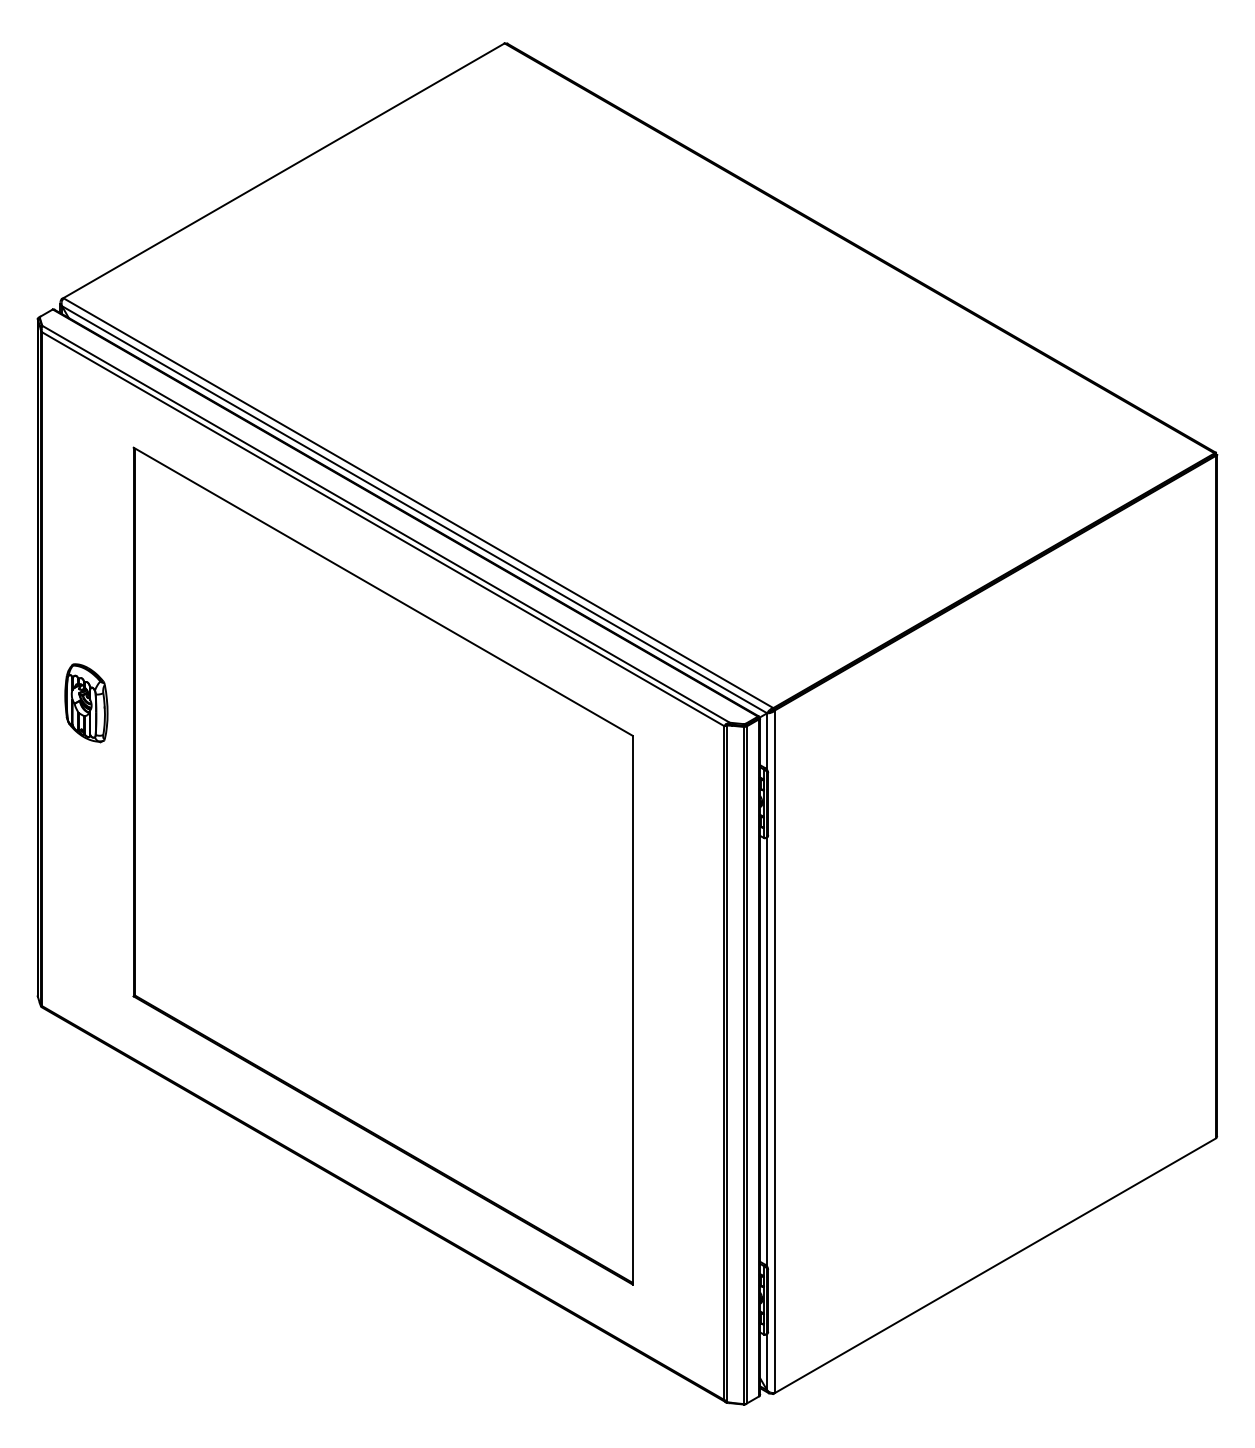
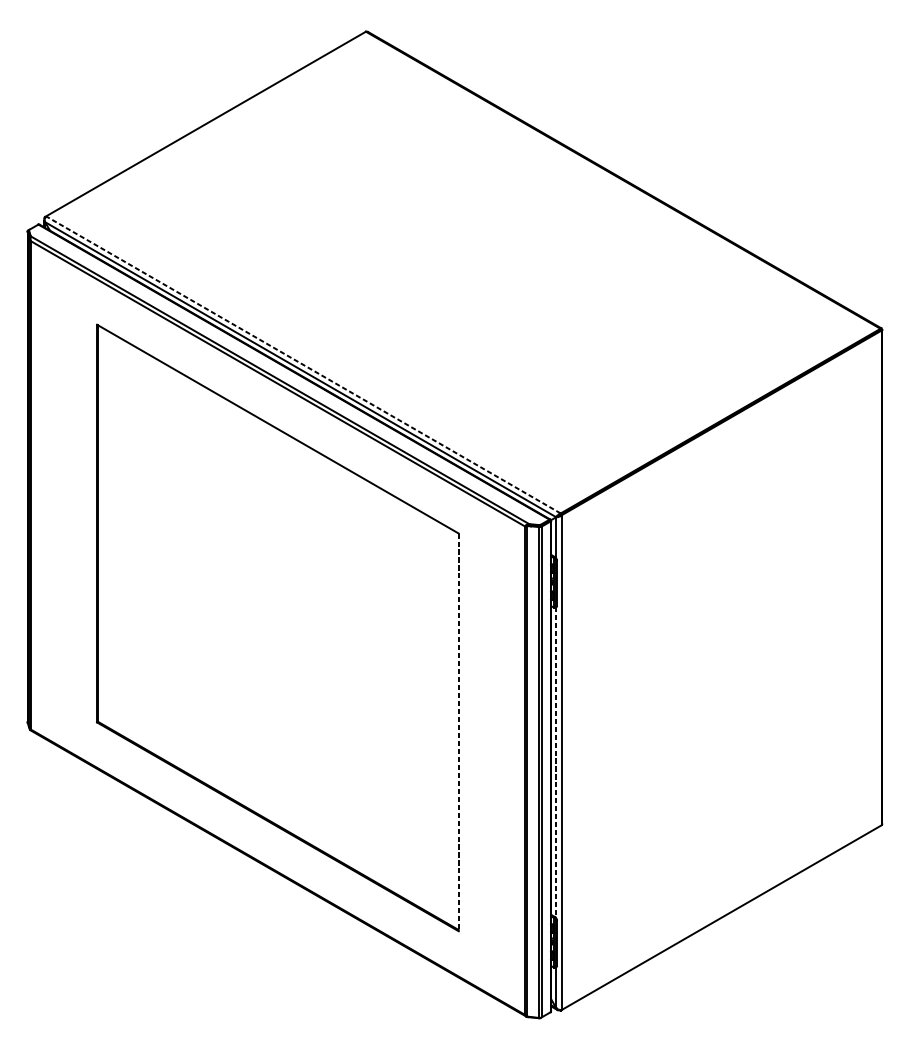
line: (418, 503) -> (303, 365), solid -> dashed
part: (86, 703) -> (62, 510), removed
line: (632, 1010) -> (458, 732), solid -> dashed
line: (767, 1051) -> (556, 762), solid -> dashed

